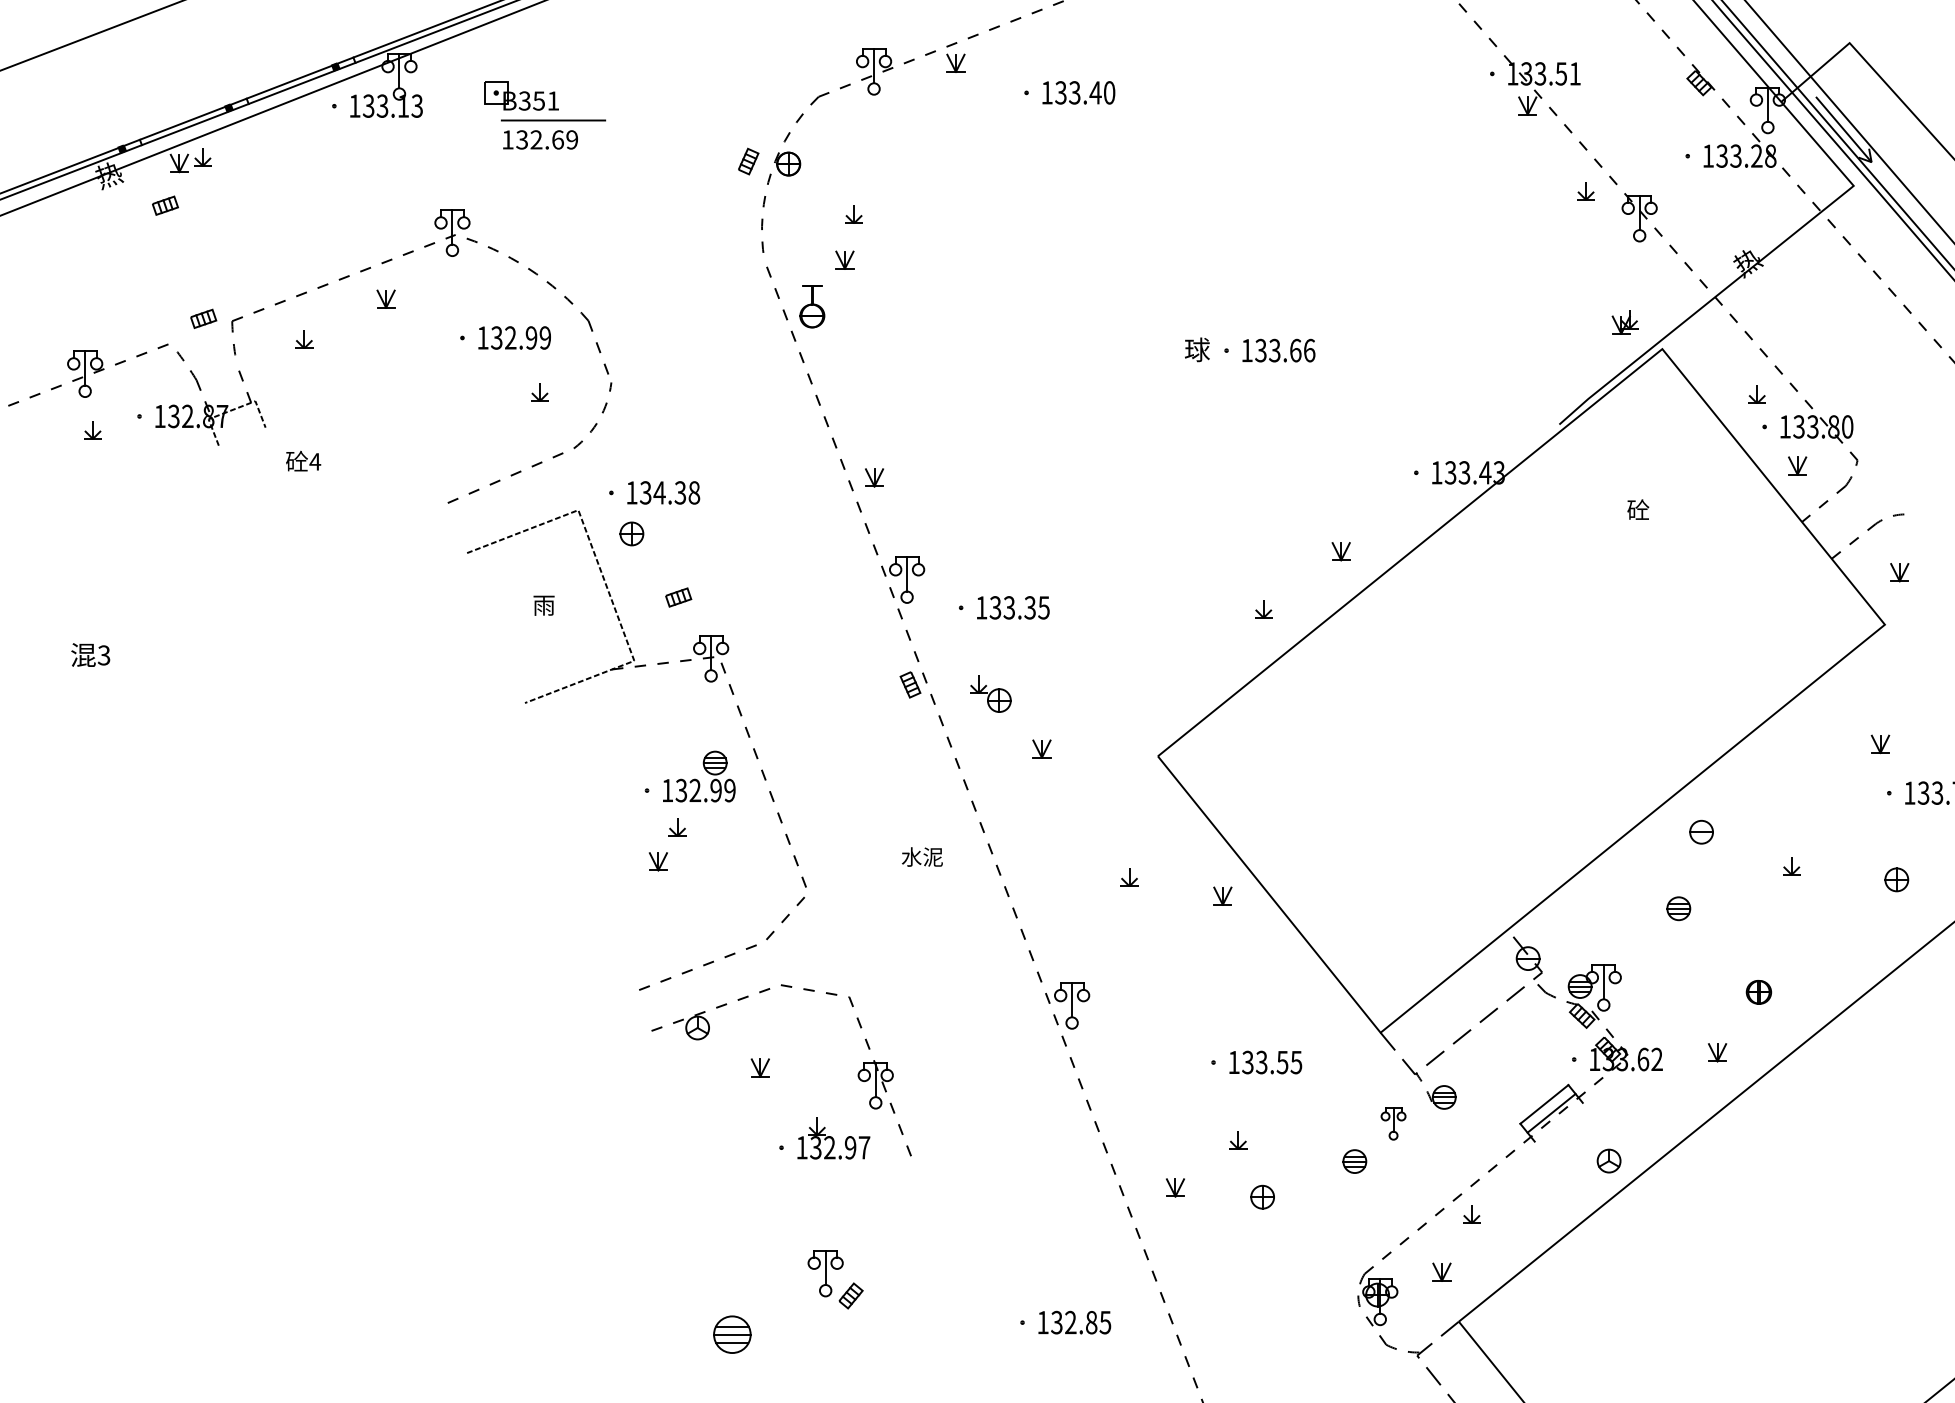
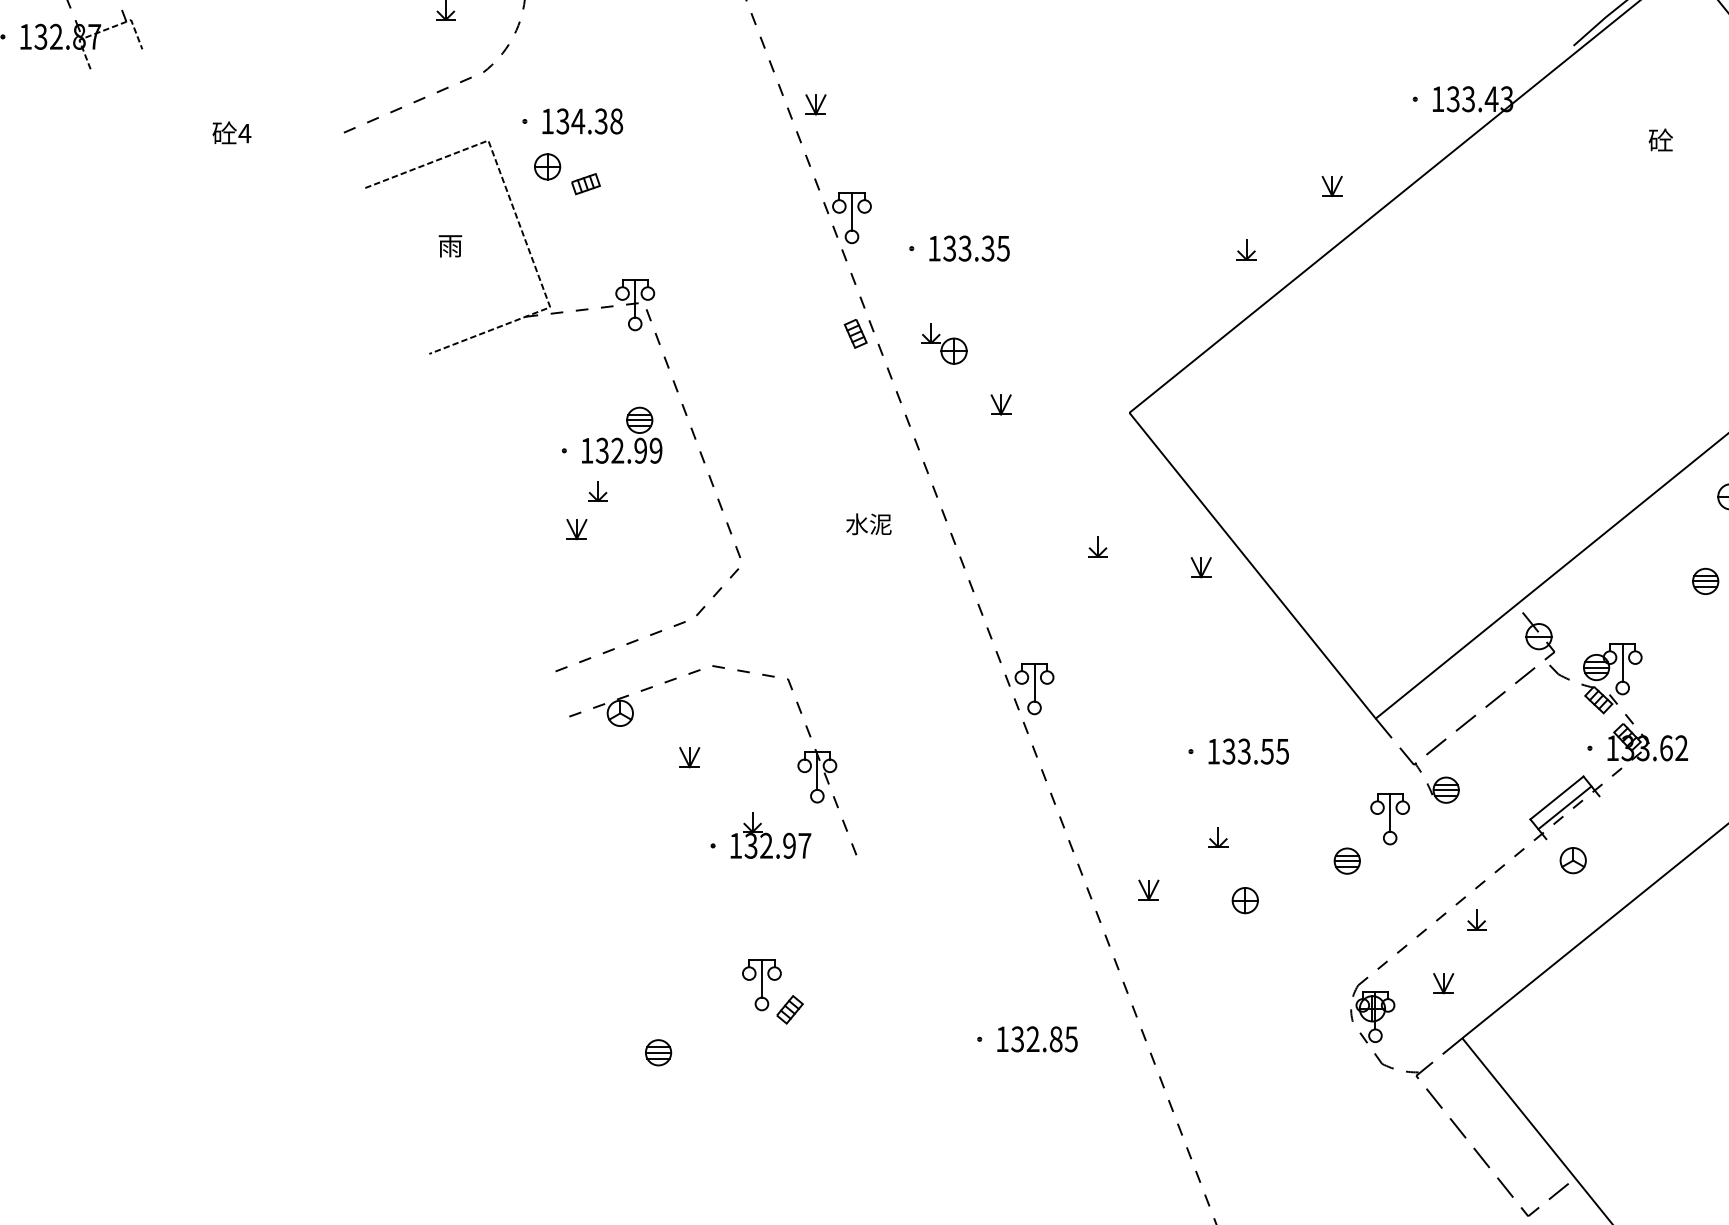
text: (303, 460) -> (231, 132), moved
part: (678, 597) -> (585, 184), moved
part: (1393, 1123) -> (1390, 819), size x1.43
part: (1608, 1160) -> (1572, 859), moved
part: (731, 1334) -> (657, 1052), size x0.62

